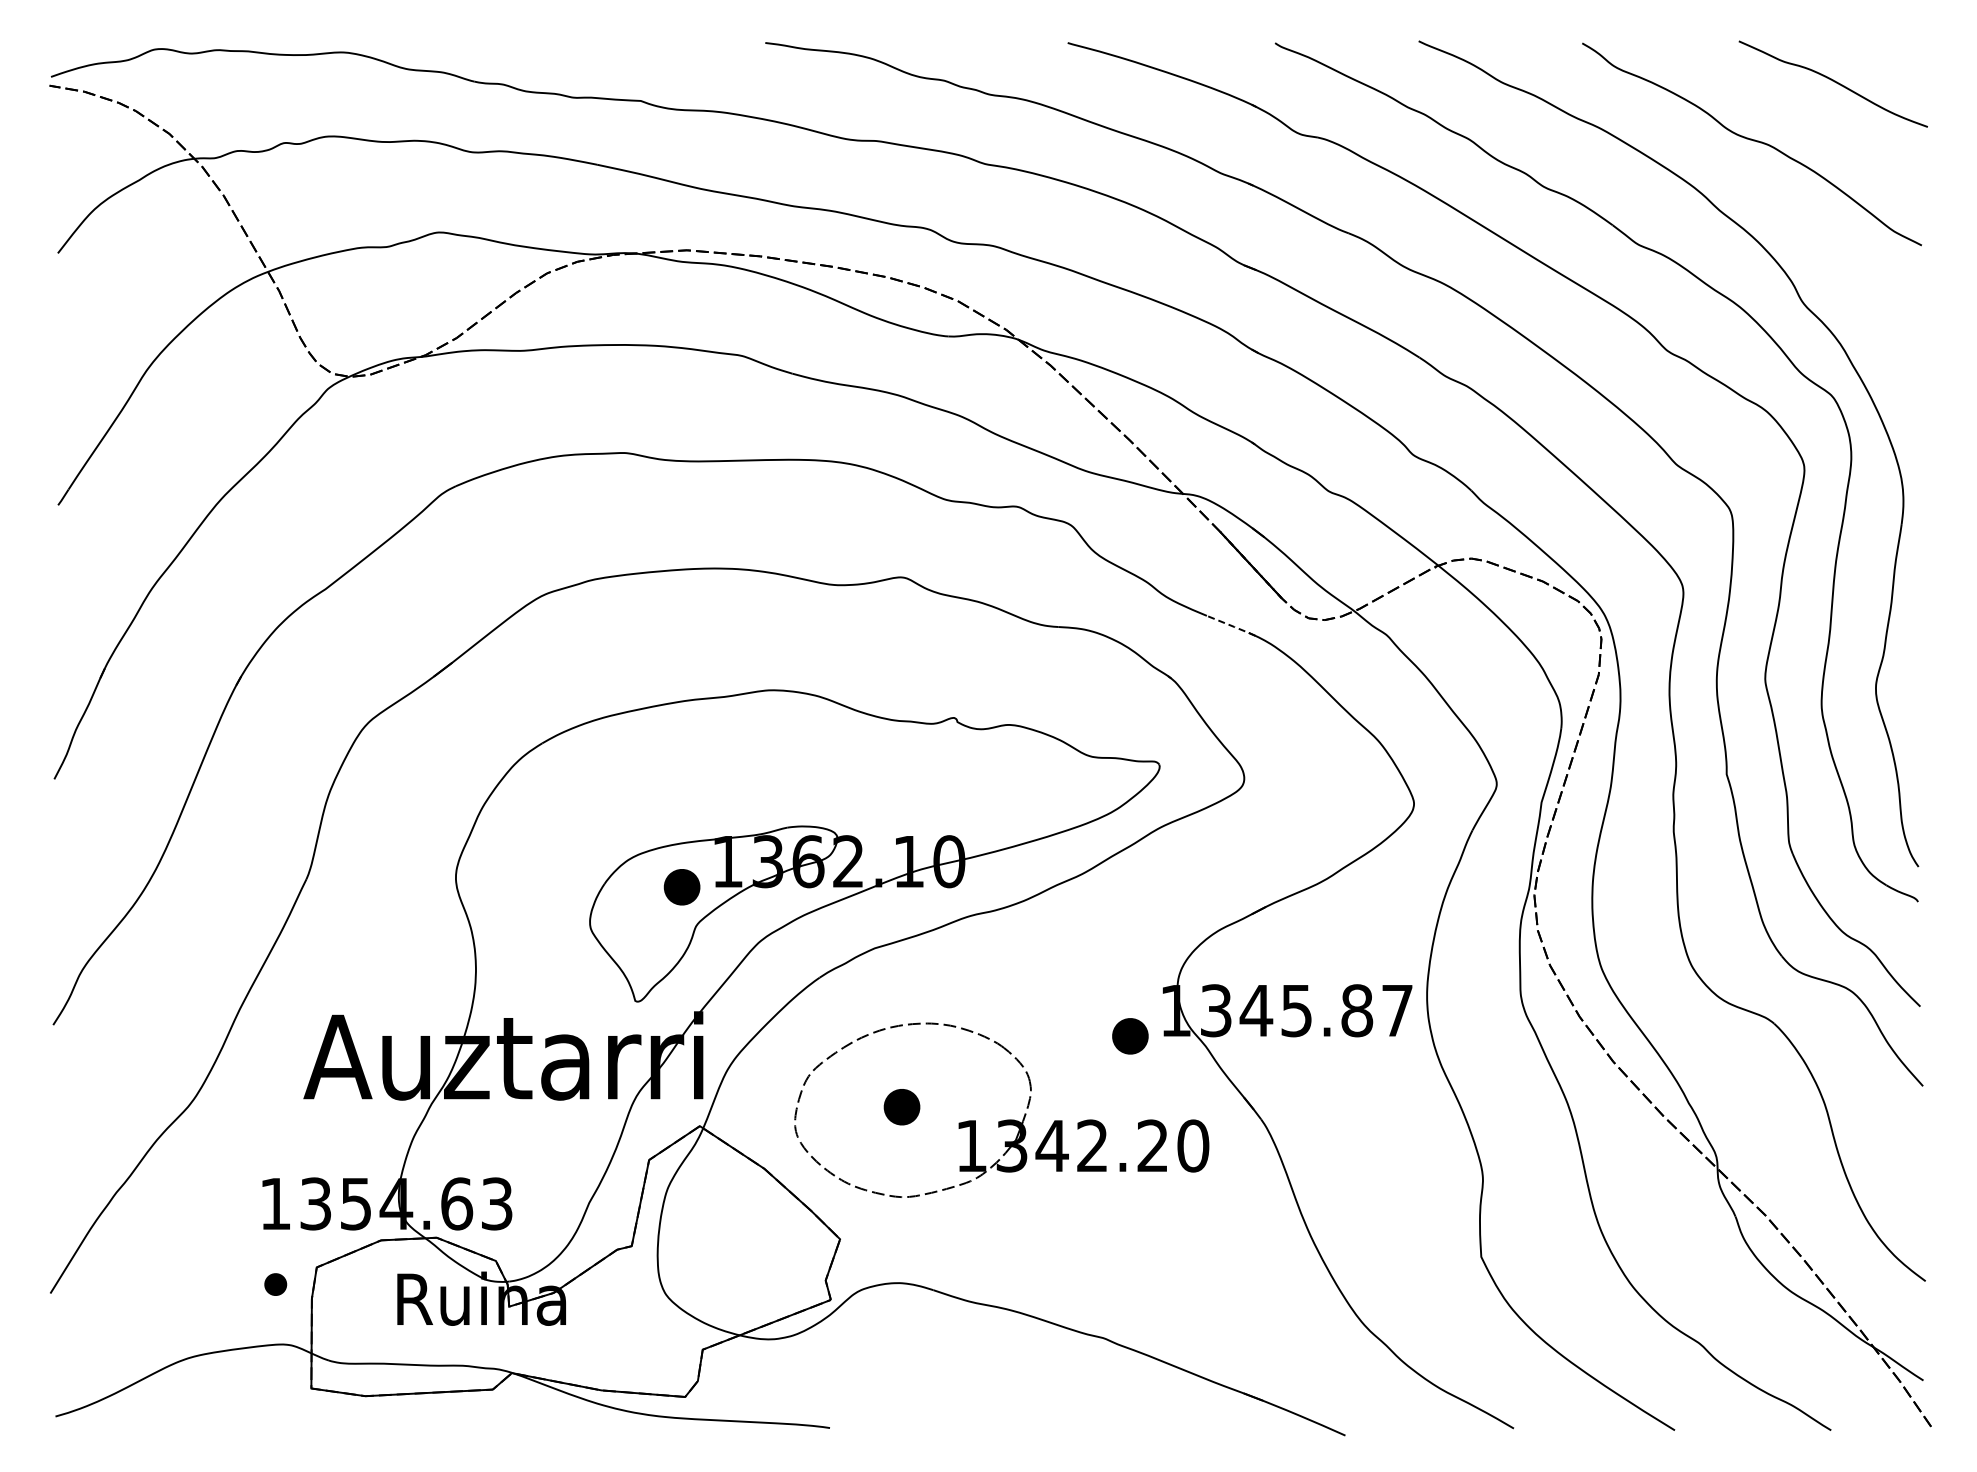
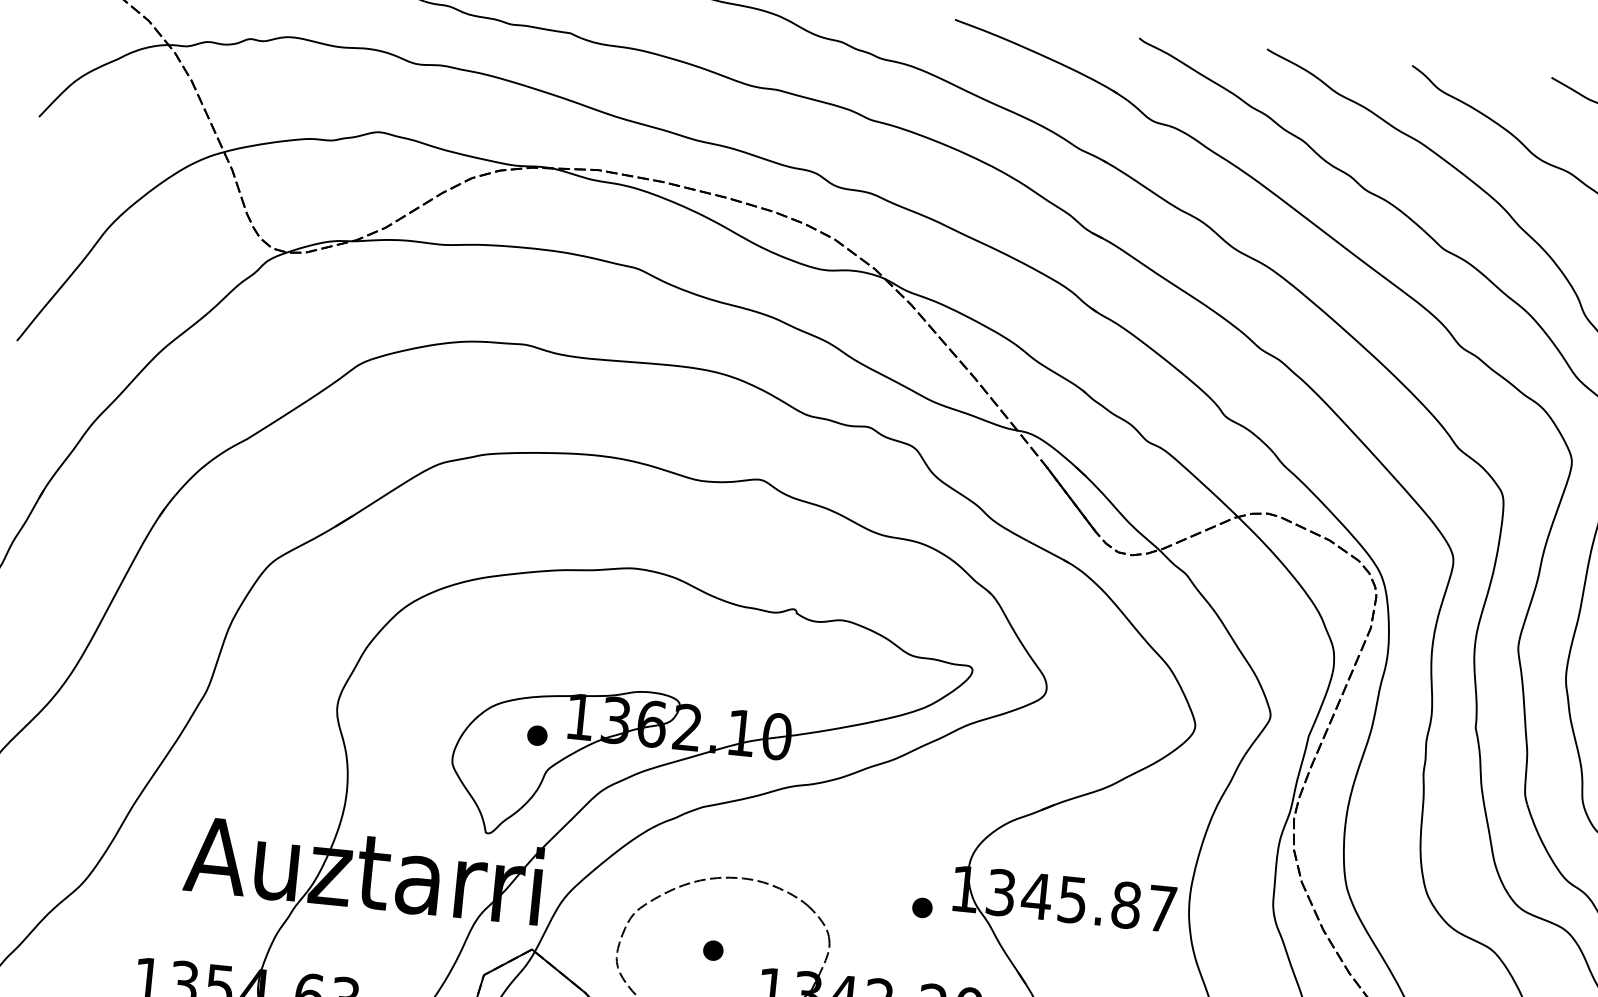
line: (1232, 626) -> (1049, 552), dashed -> solid
part: (681, 887) -> (536, 735), size x0.62
part: (1129, 1036) -> (921, 907), size x0.62
part: (901, 1107) -> (712, 950), size x0.62

